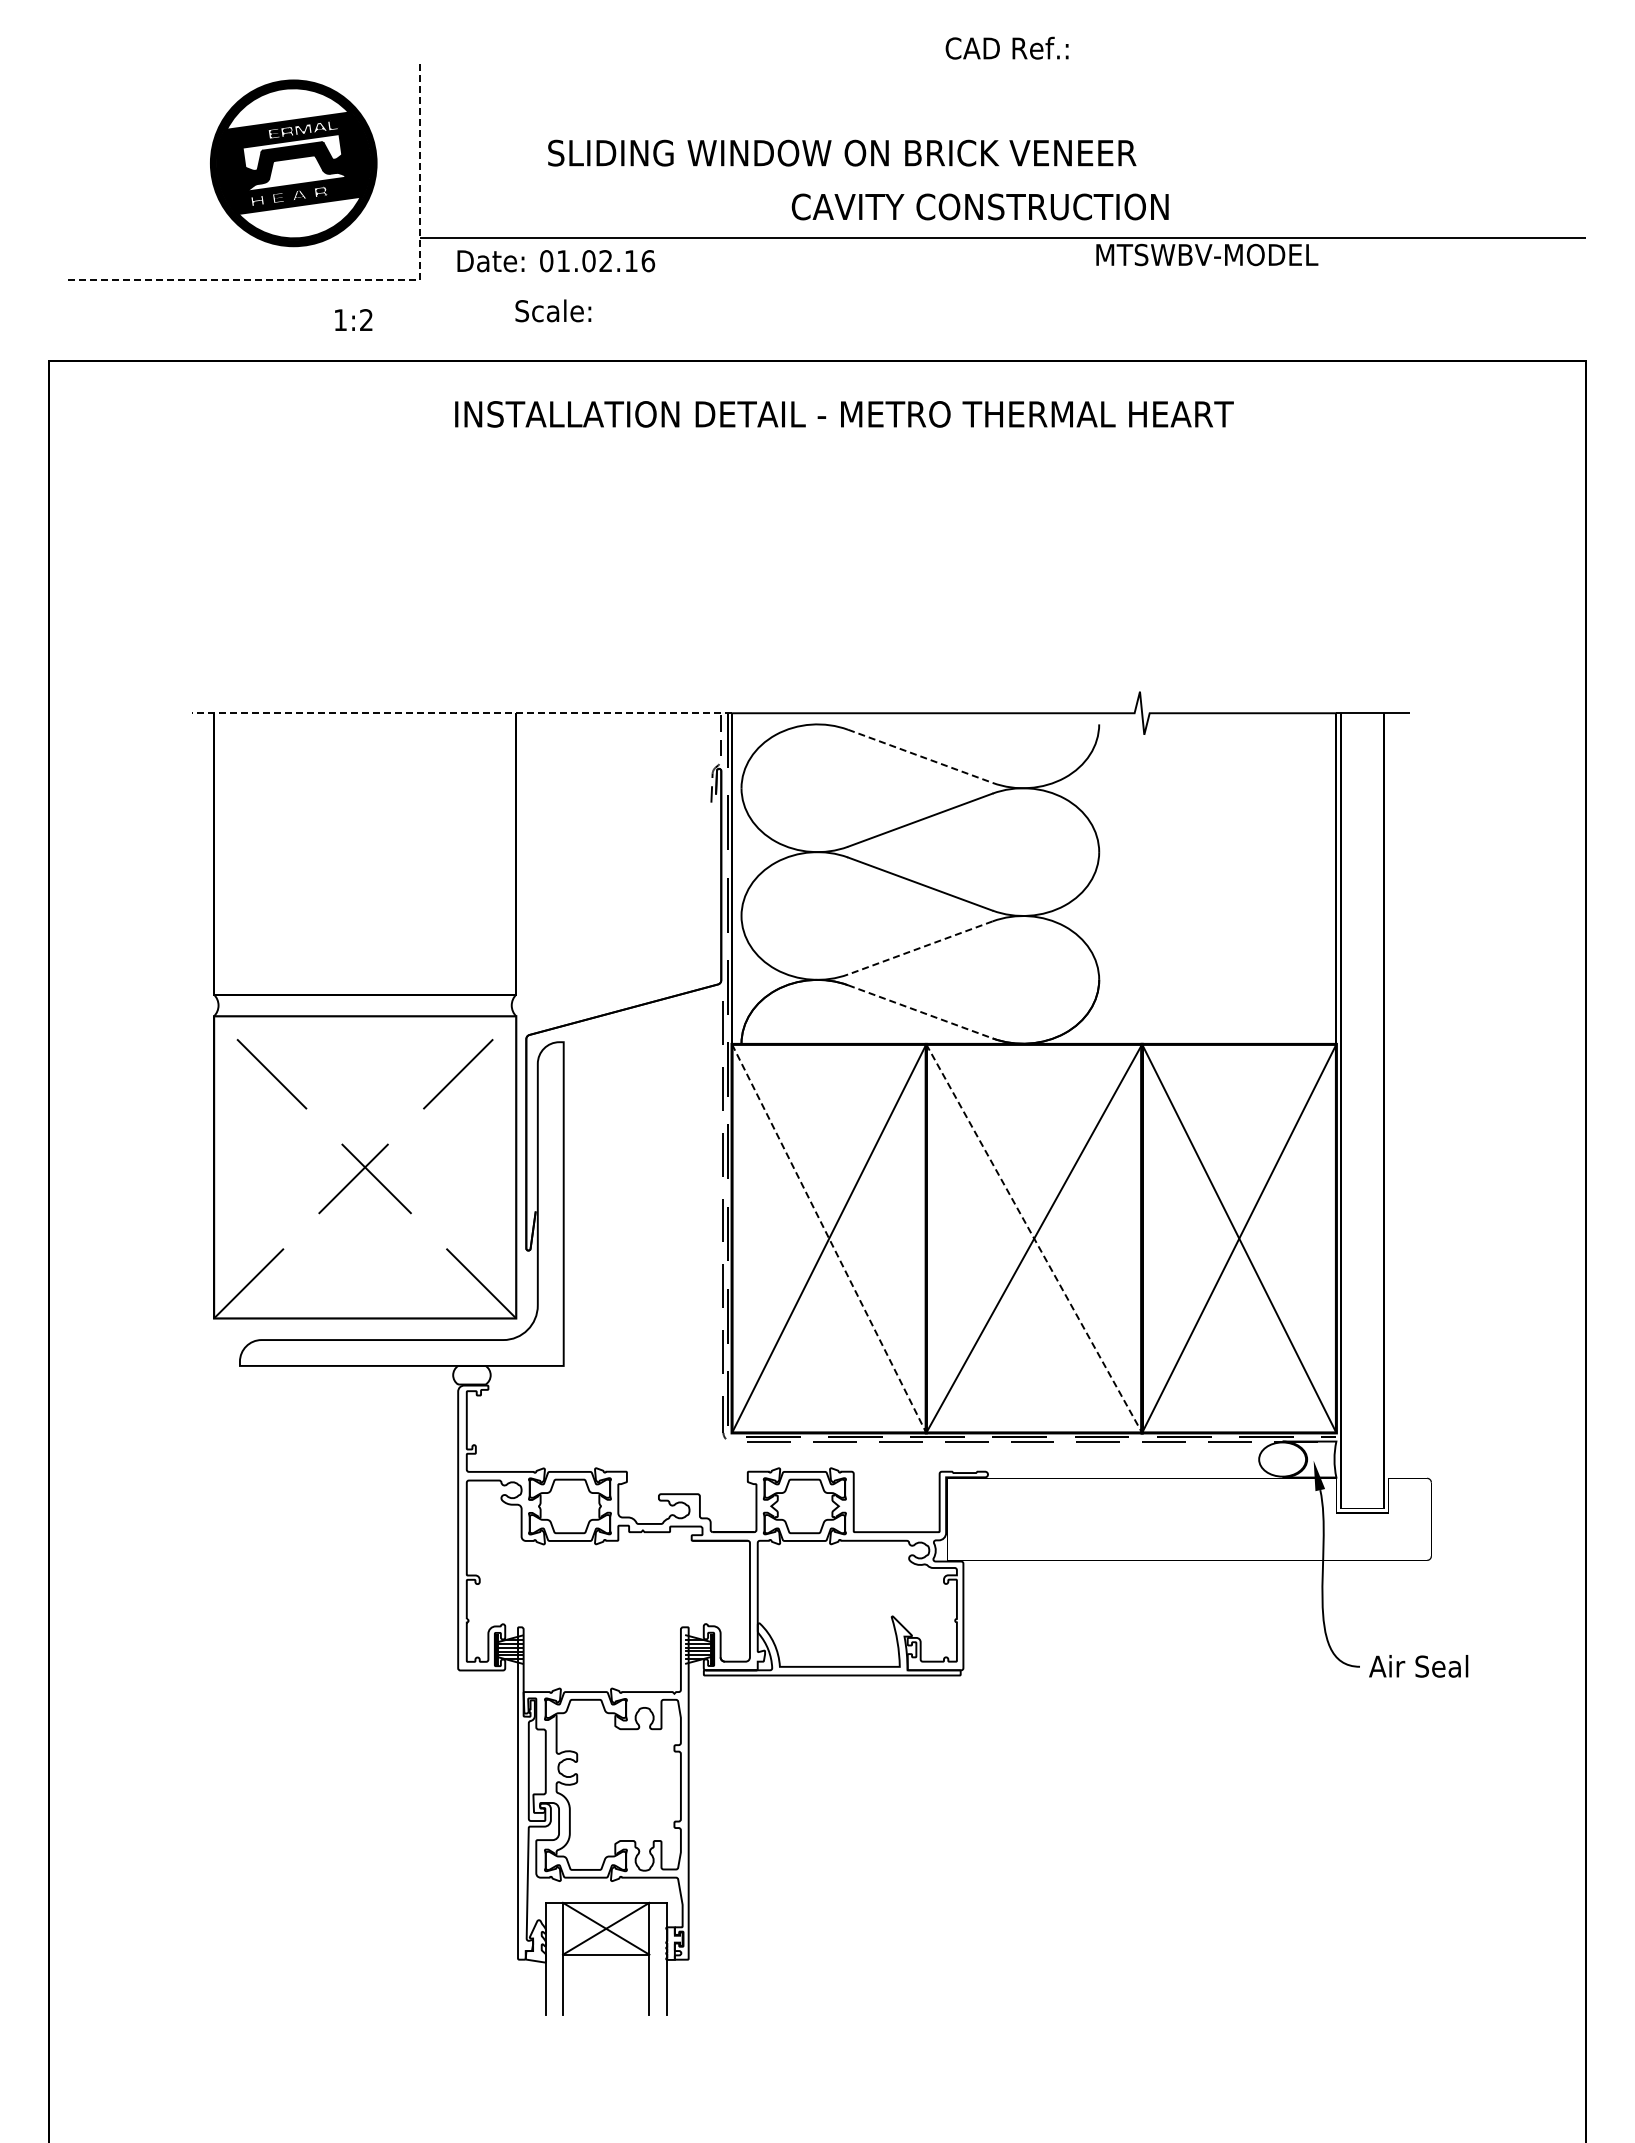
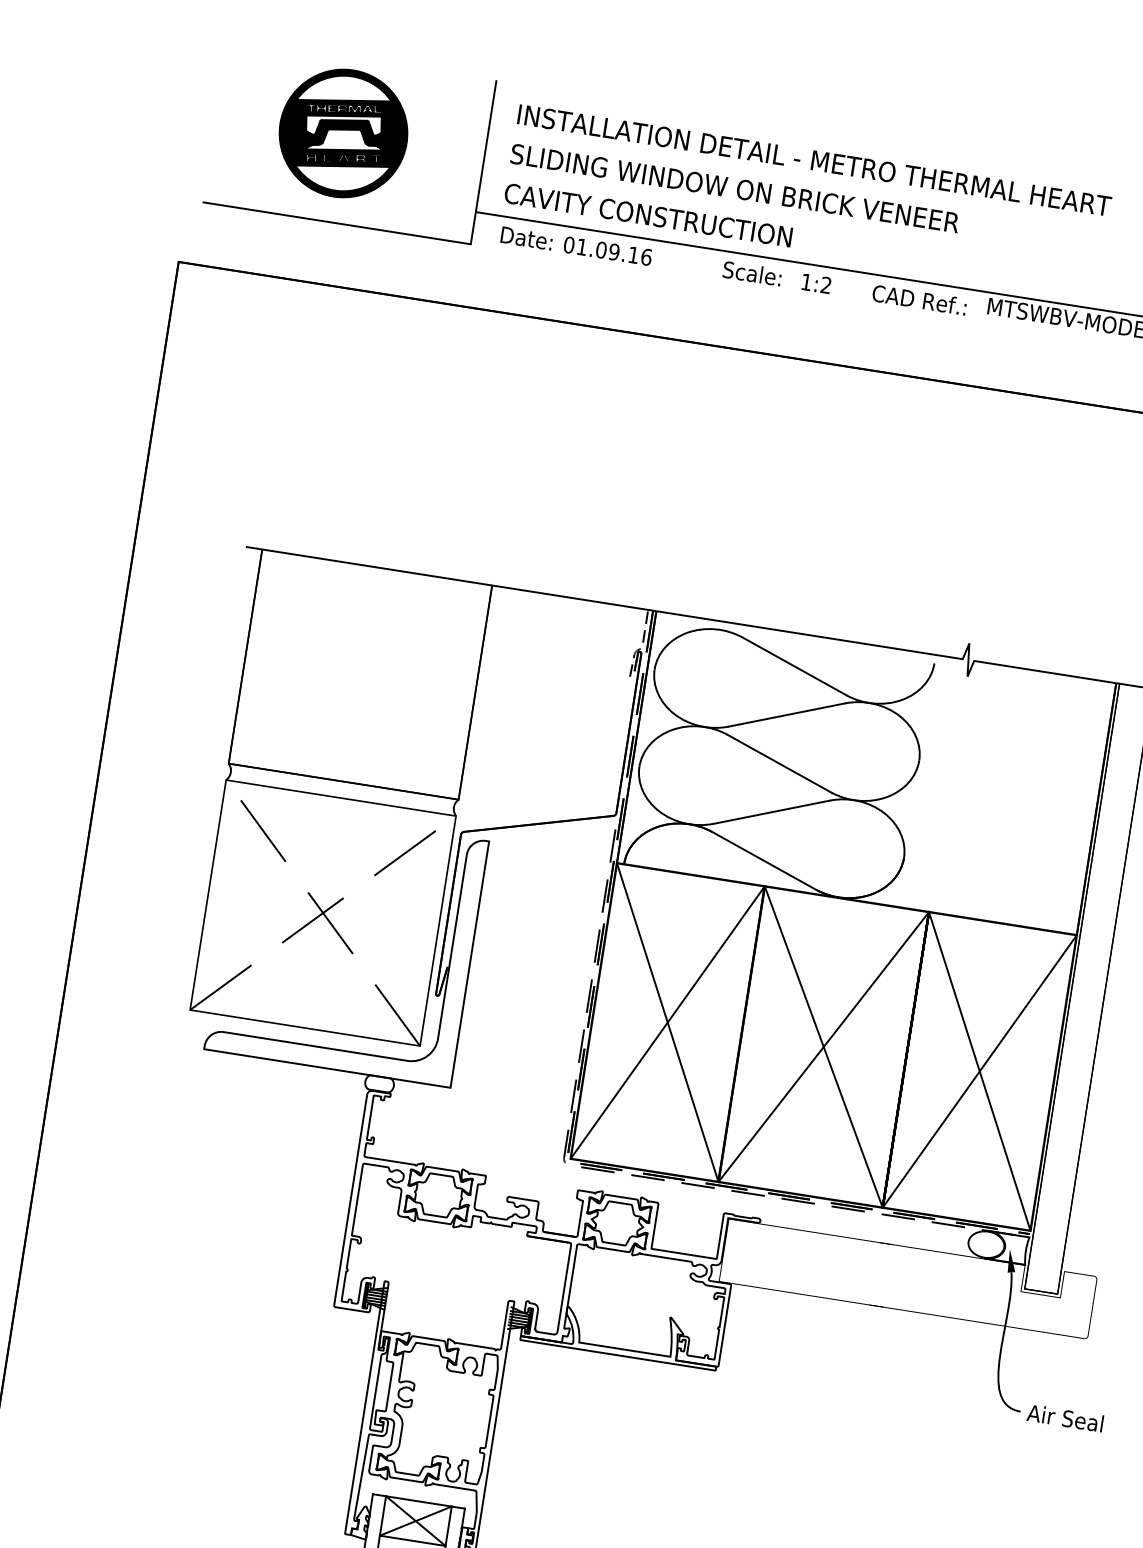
text: (1006, 47) -> (919, 299), moved
text: (842, 152) -> (735, 187), moved
part: (293, 163) -> (343, 133), moved
text: (979, 206) -> (647, 214), moved
text: (605, 261) -> (613, 252), 01.02.16 -> 01.09.16
line: (352, 279) -> (419, 235), dashed -> solid
text: (553, 310) -> (752, 273), moved
text: (353, 319) -> (816, 283), moved
text: (844, 414) -> (814, 160), moved
line: (462, 713) -> (451, 579), dashed -> solid
line: (920, 756) -> (794, 666), dashed -> solid
line: (920, 947) -> (771, 811), dashed -> solid
line: (920, 1011) -> (764, 860), dashed -> solid
line: (829, 1239) -> (667, 1023), dashed -> solid
line: (1034, 1239) -> (823, 1047), dashed -> solid

